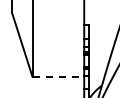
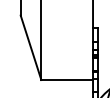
line: (58, 76) -> (67, 79), dashed -> solid

